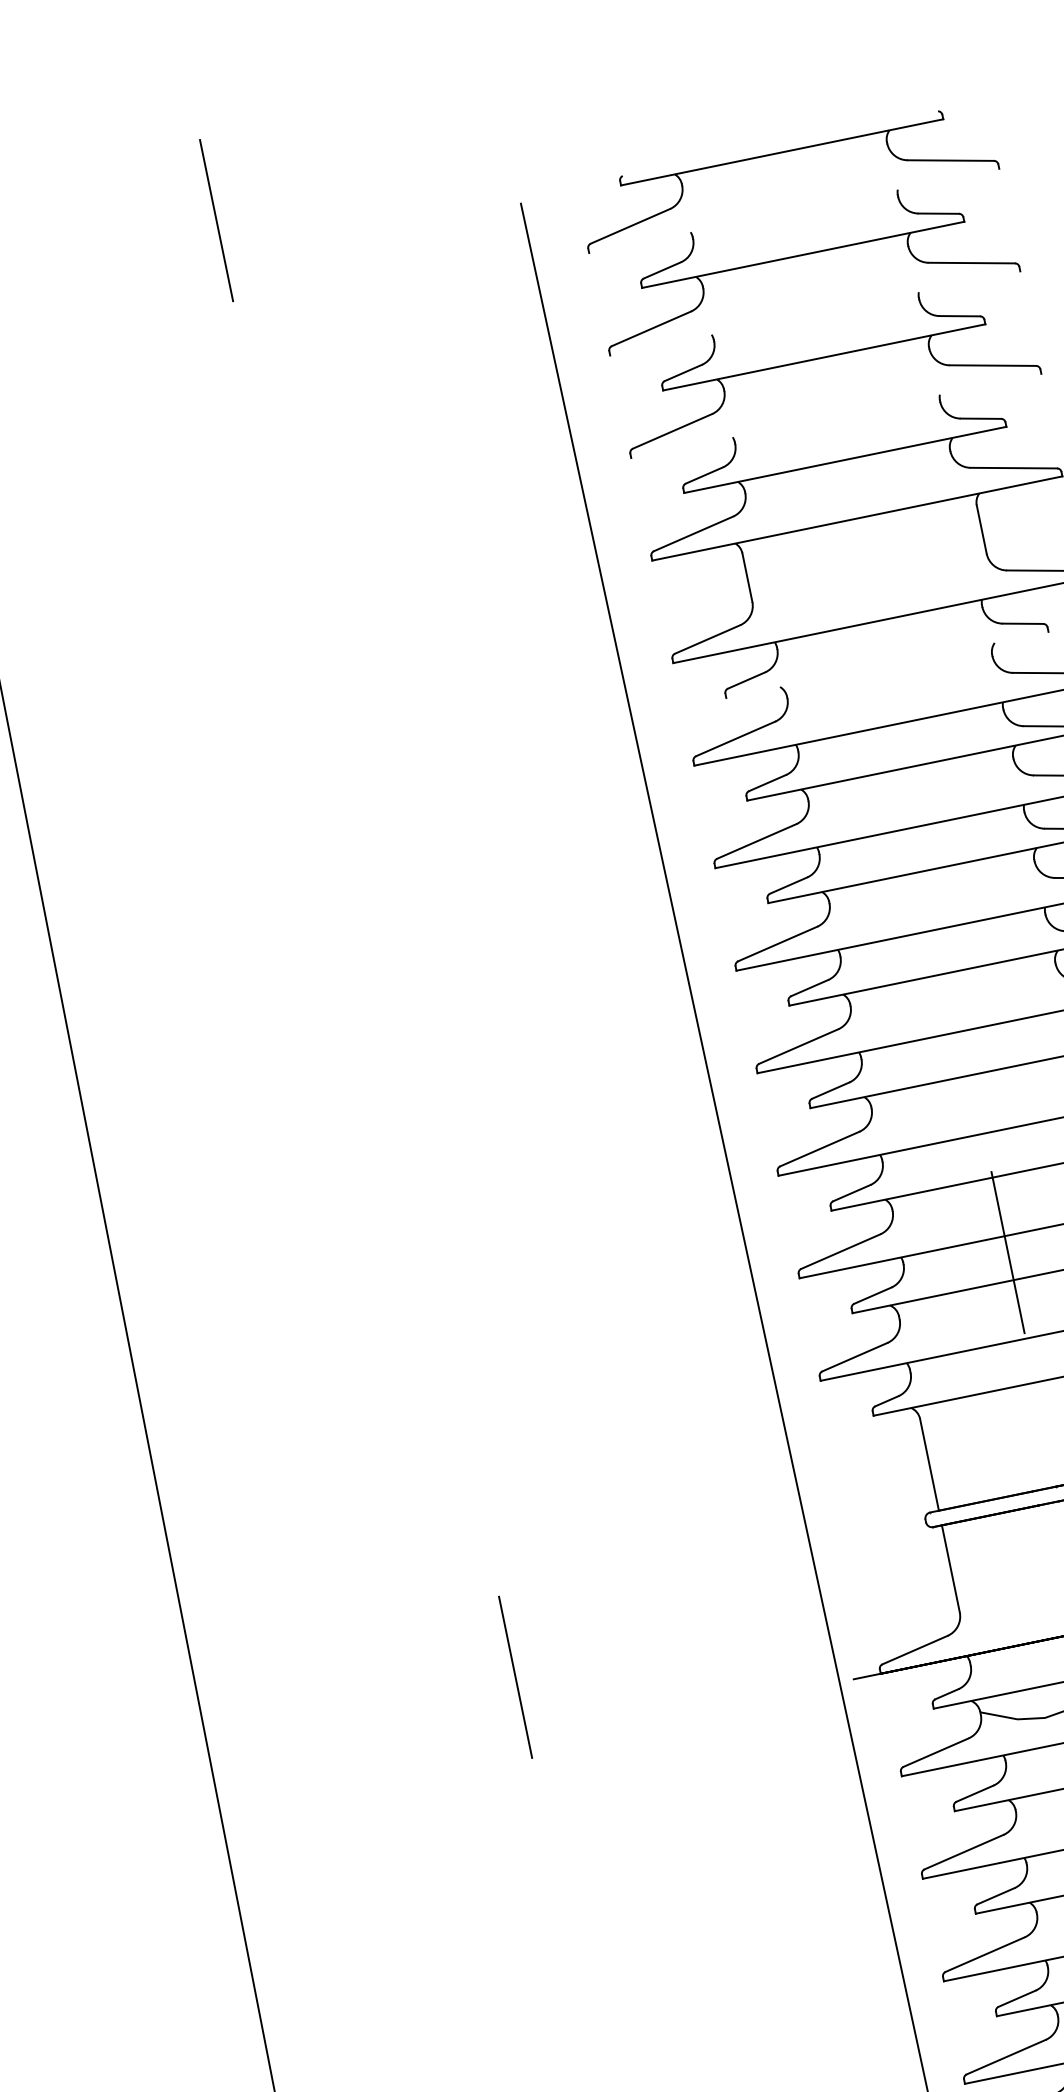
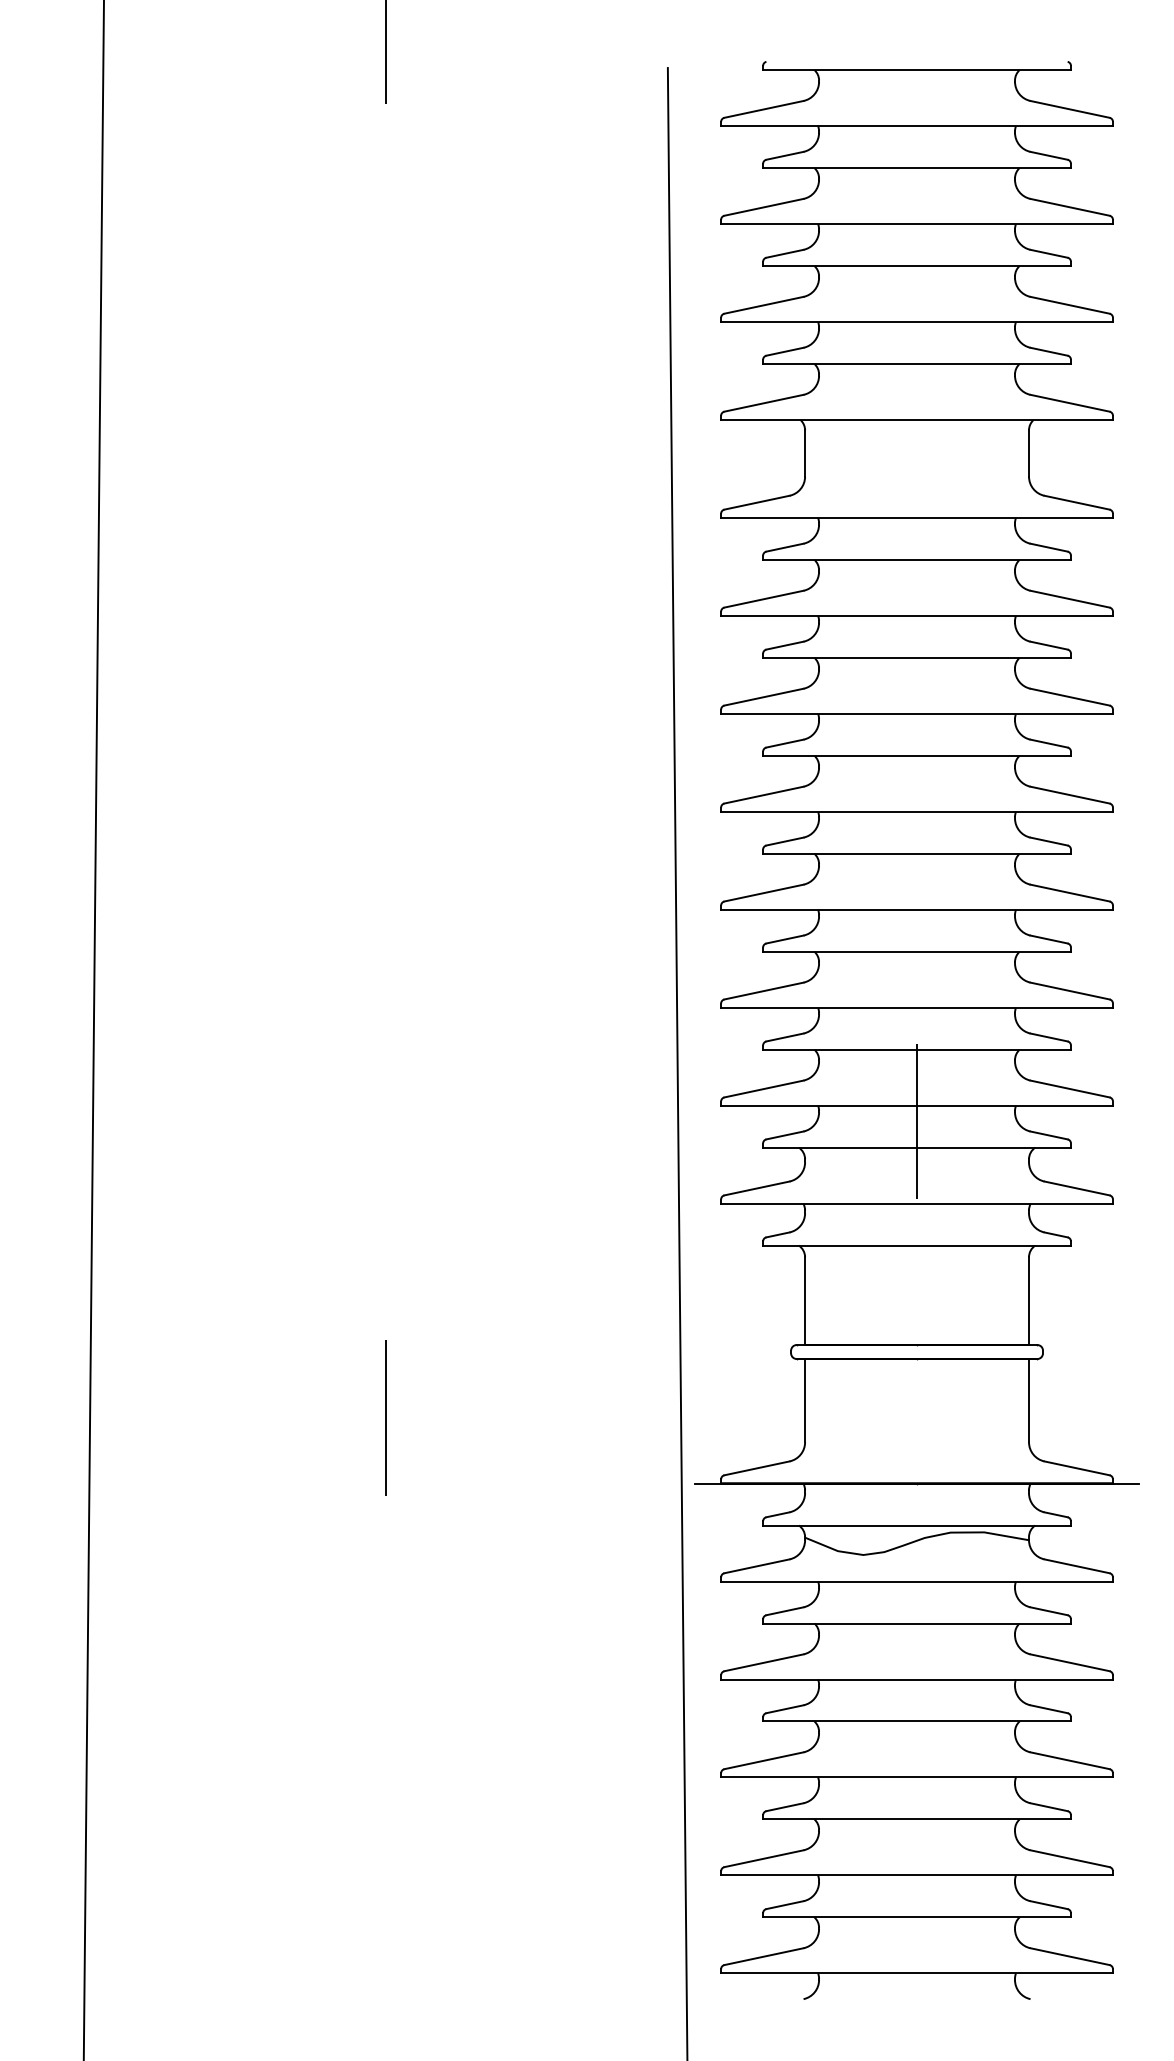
line: (793, 211) -> (916, 126), added
line: (814, 314) -> (916, 224), added
line: (835, 416) -> (916, 322), added
line: (886, 664) -> (916, 559), added

